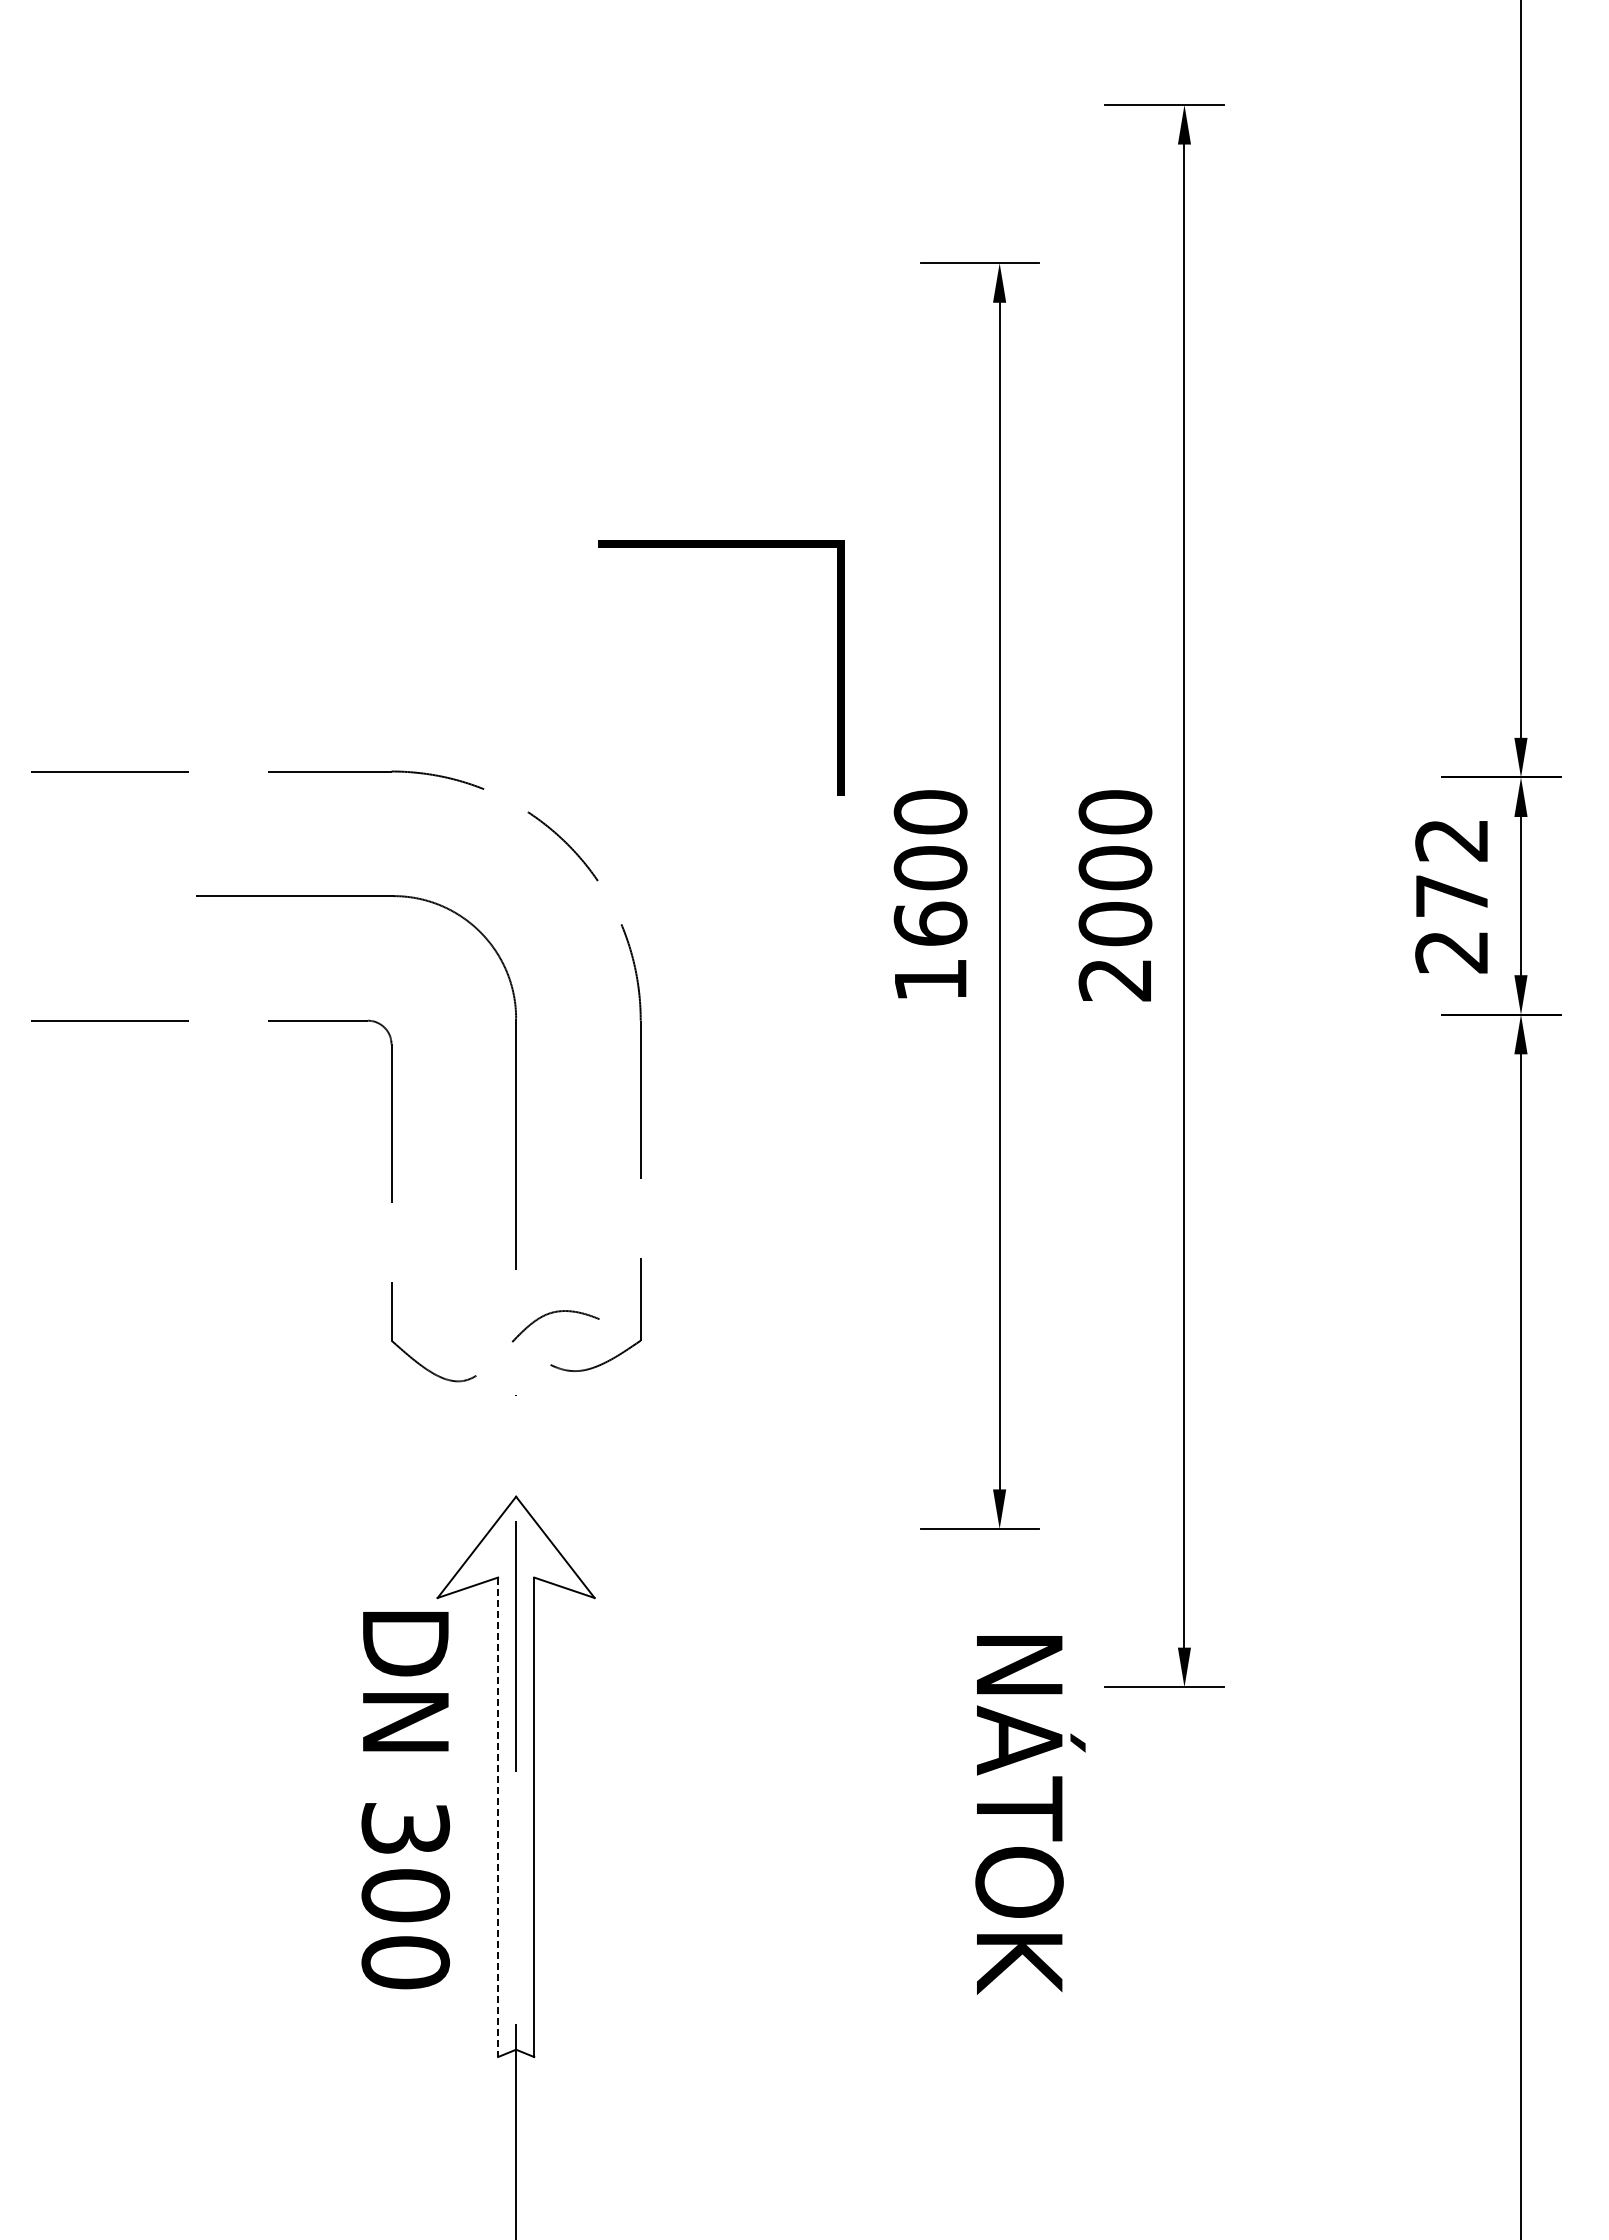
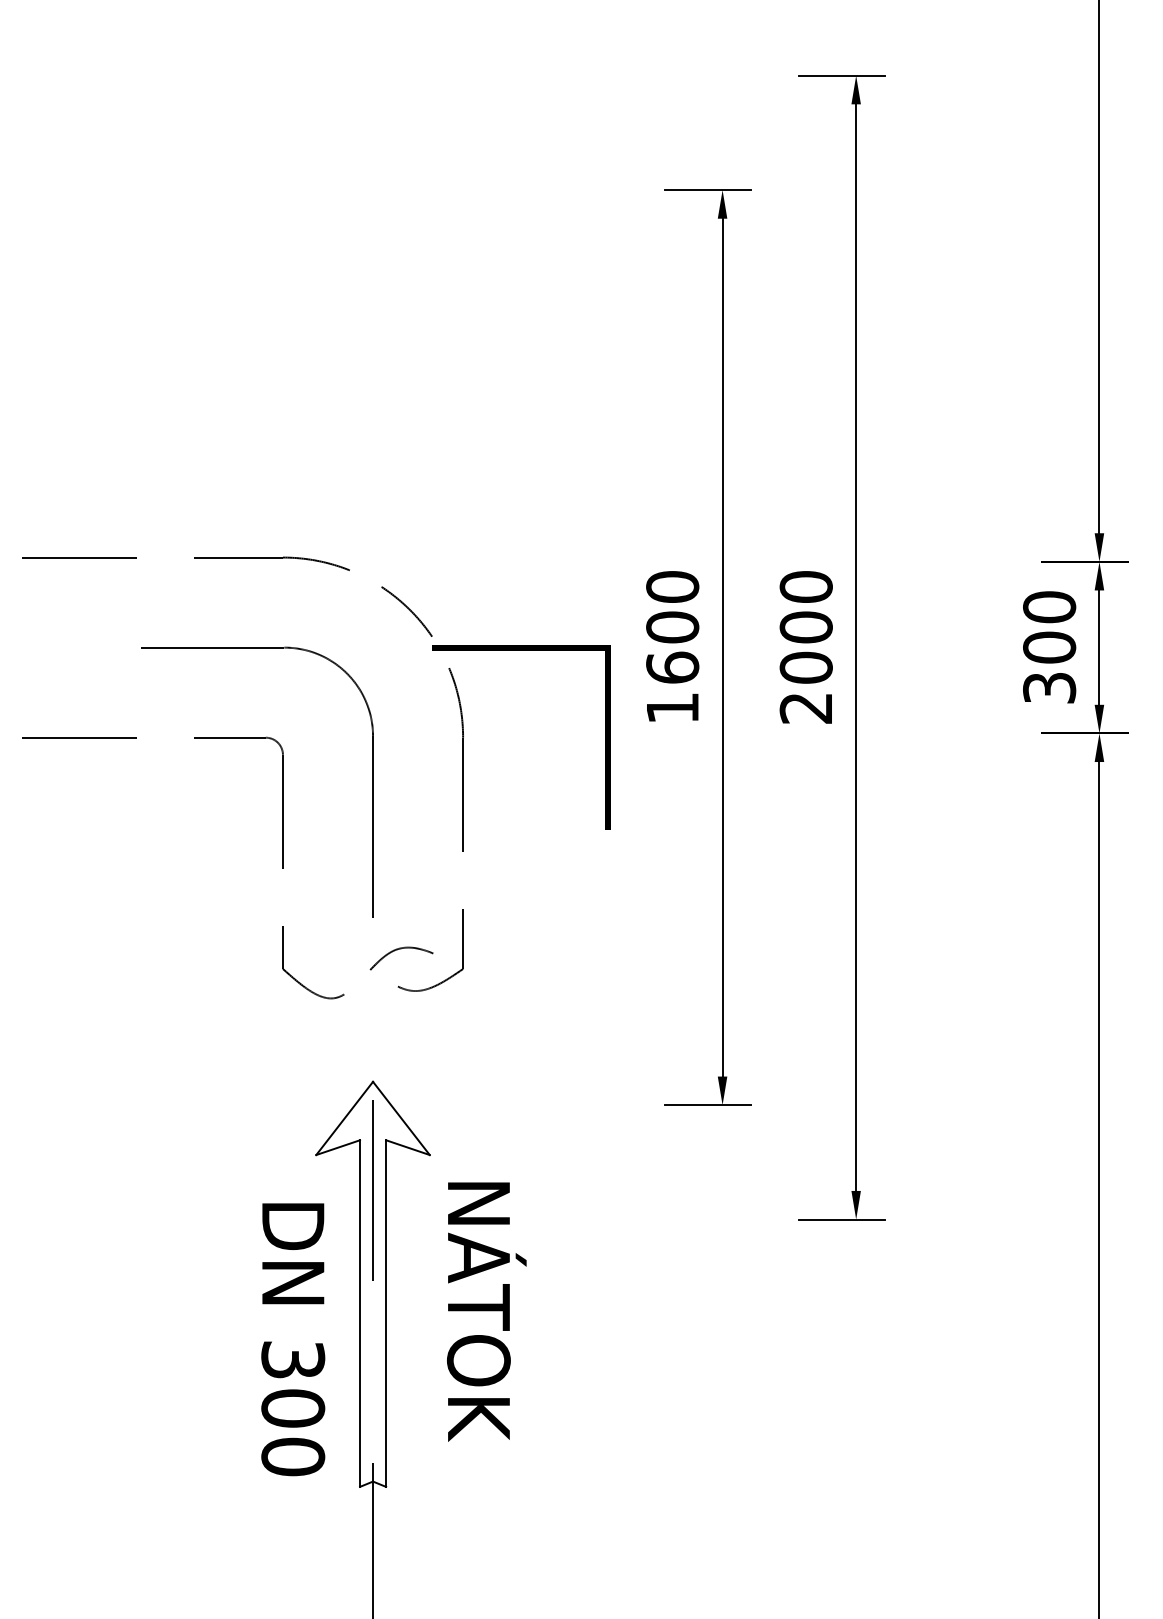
line: (837, 667) -> (605, 736), moved
text: (1451, 895) -> (1049, 647), 272 -> 300
text: (405, 1800) -> (293, 1339), moved
text: (1030, 1815) -> (486, 1312), moved
line: (498, 1817) -> (360, 1313), dashed -> solid

